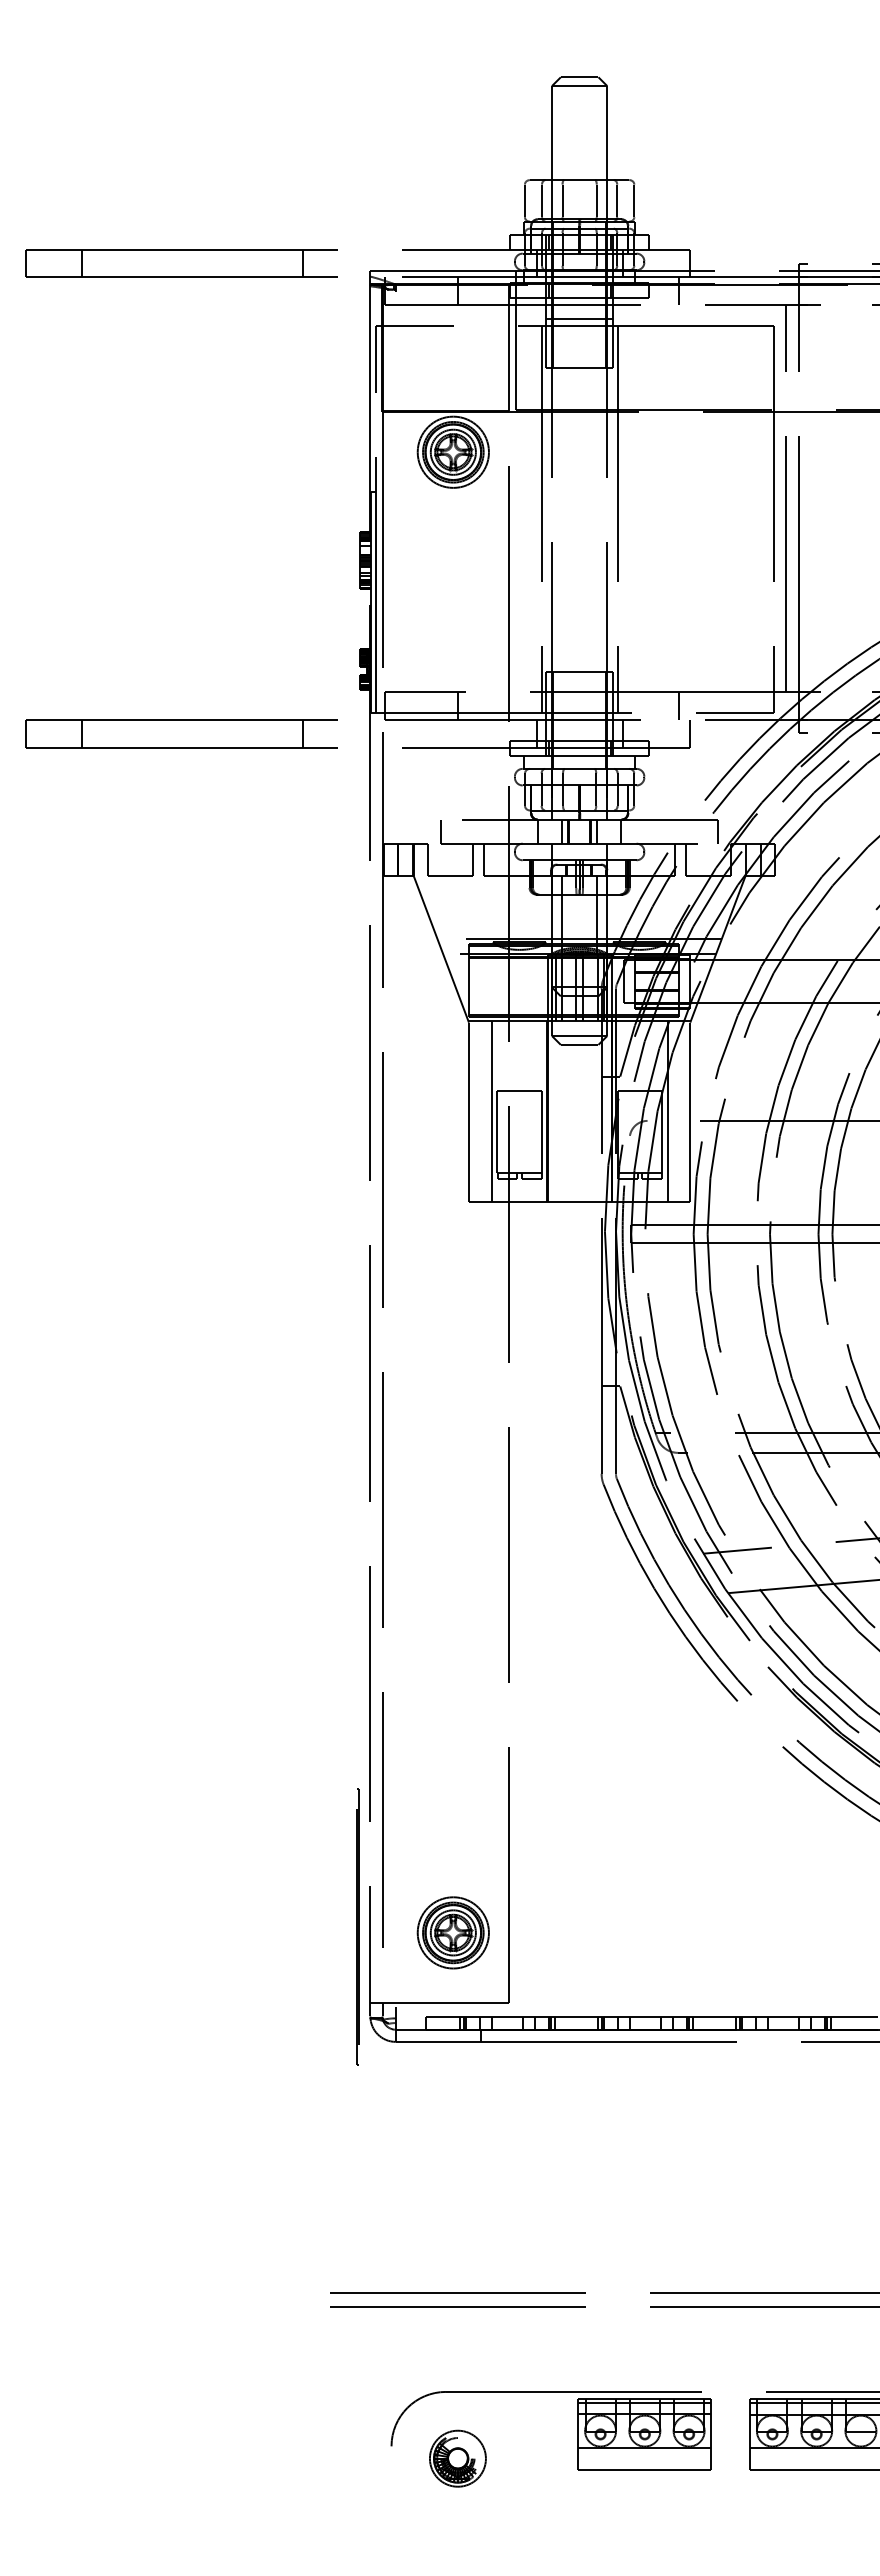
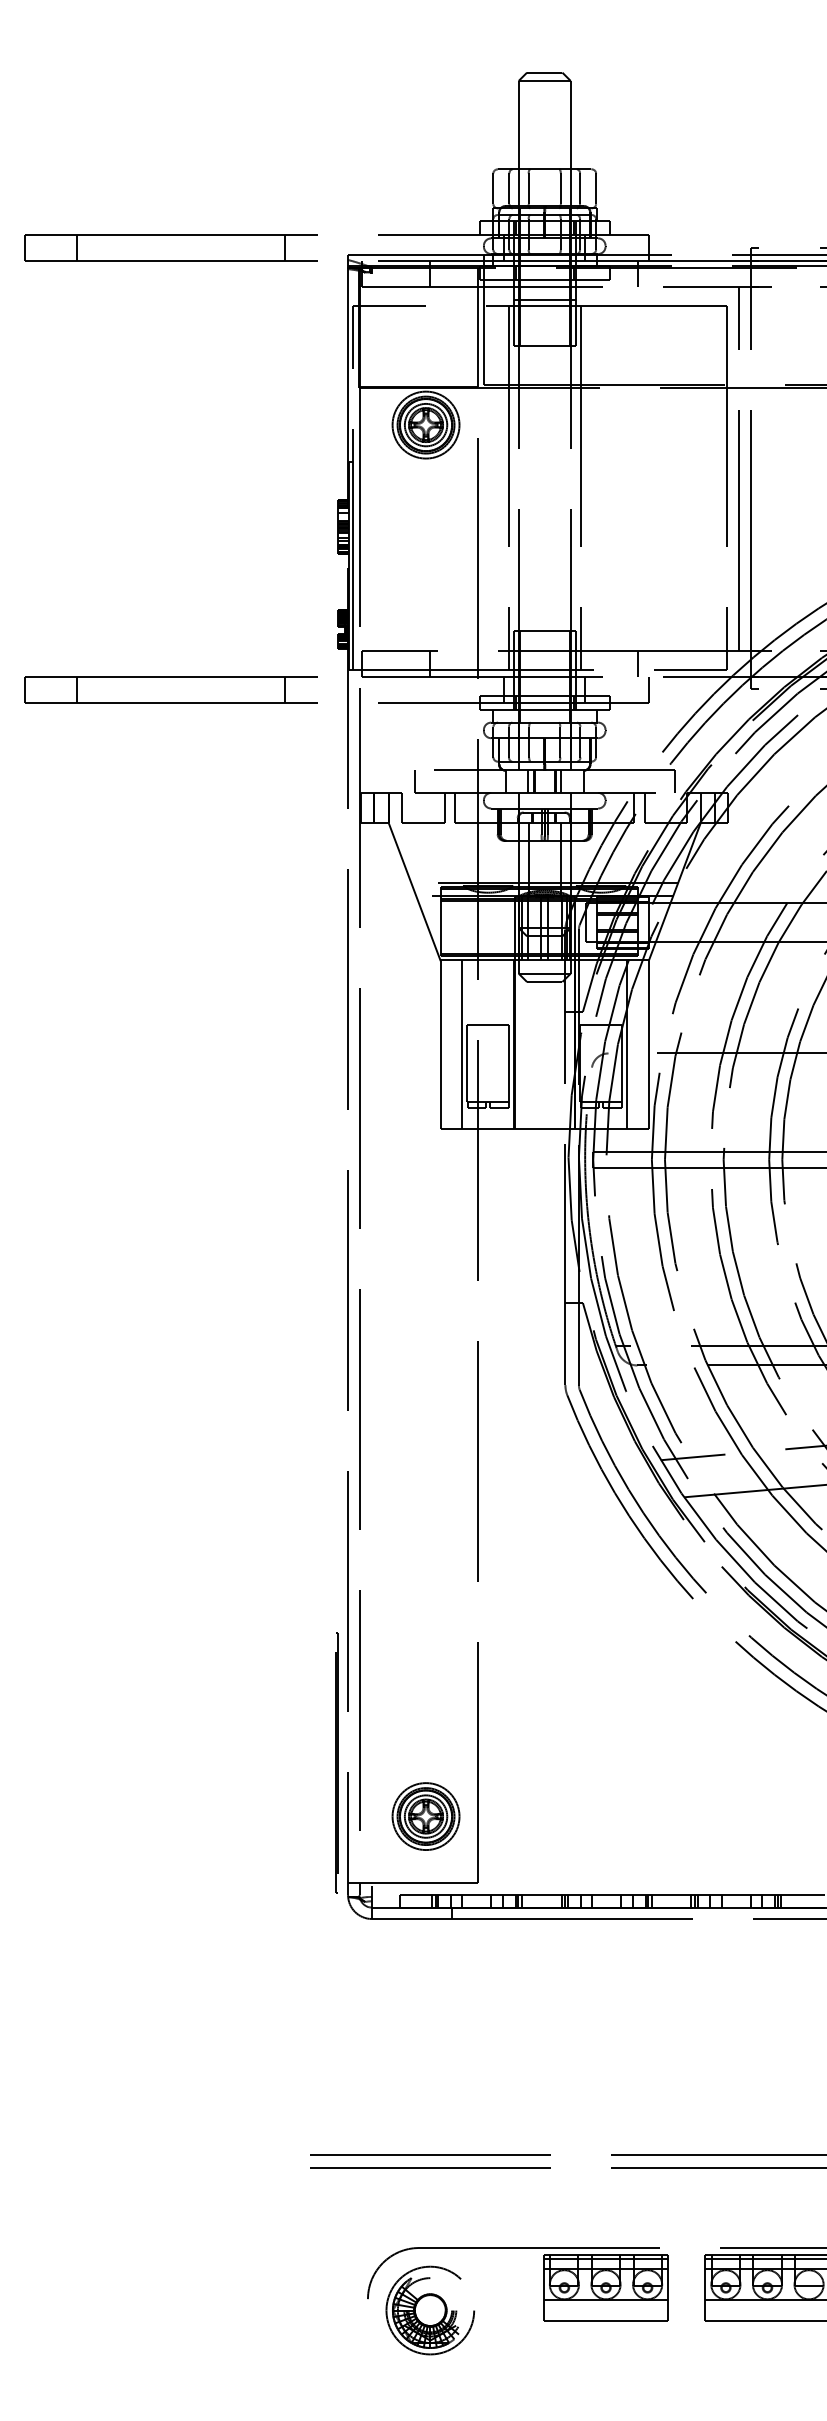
line: (357, 1926) -> (335, 1762), moved
part: (457, 2458) -> (429, 2310), size x1.67

